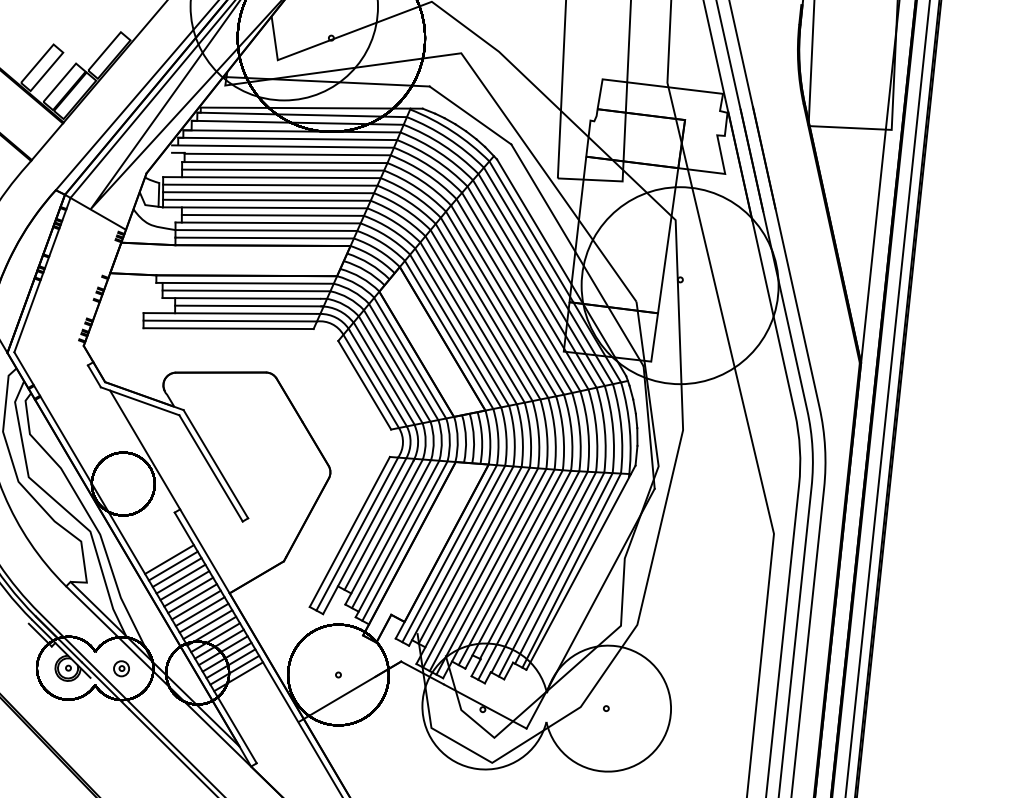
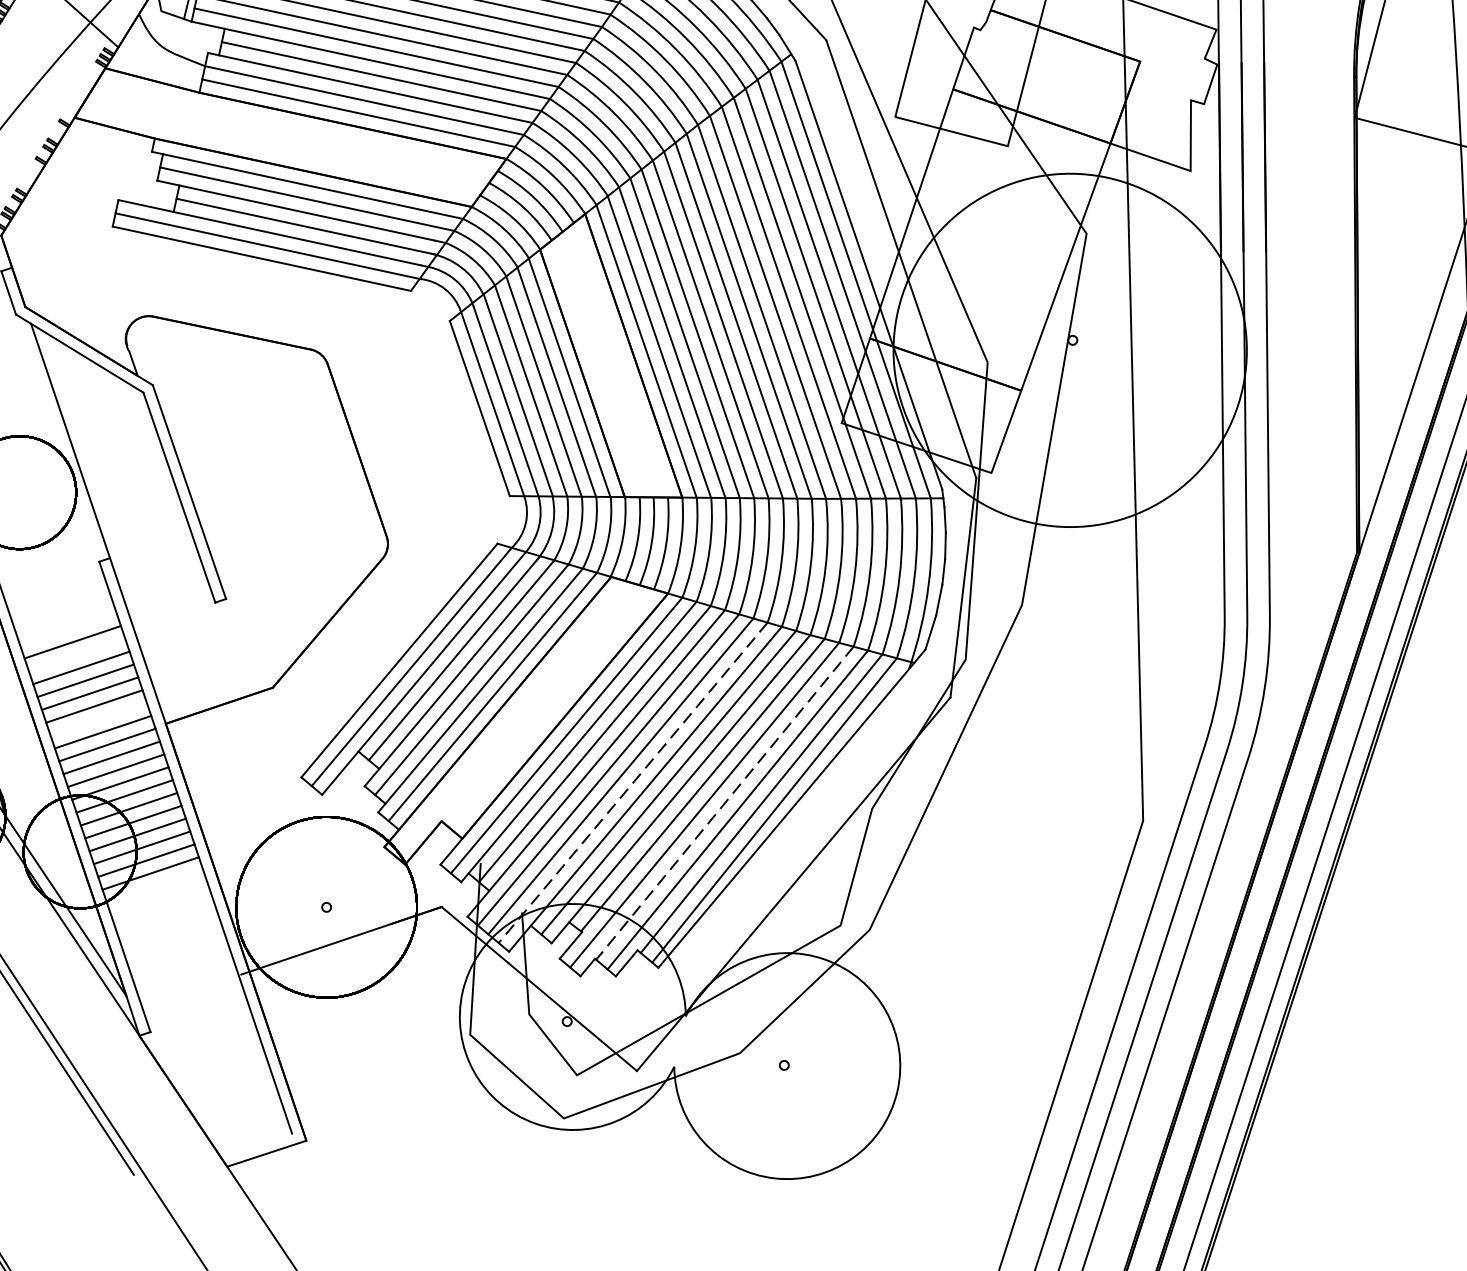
line: (172, 565) -> (75, 653), removed
line: (491, 571) -> (633, 782), solid -> dashed
line: (543, 572) -> (724, 803), solid -> dashed
line: (192, 598) -> (98, 719), removed

